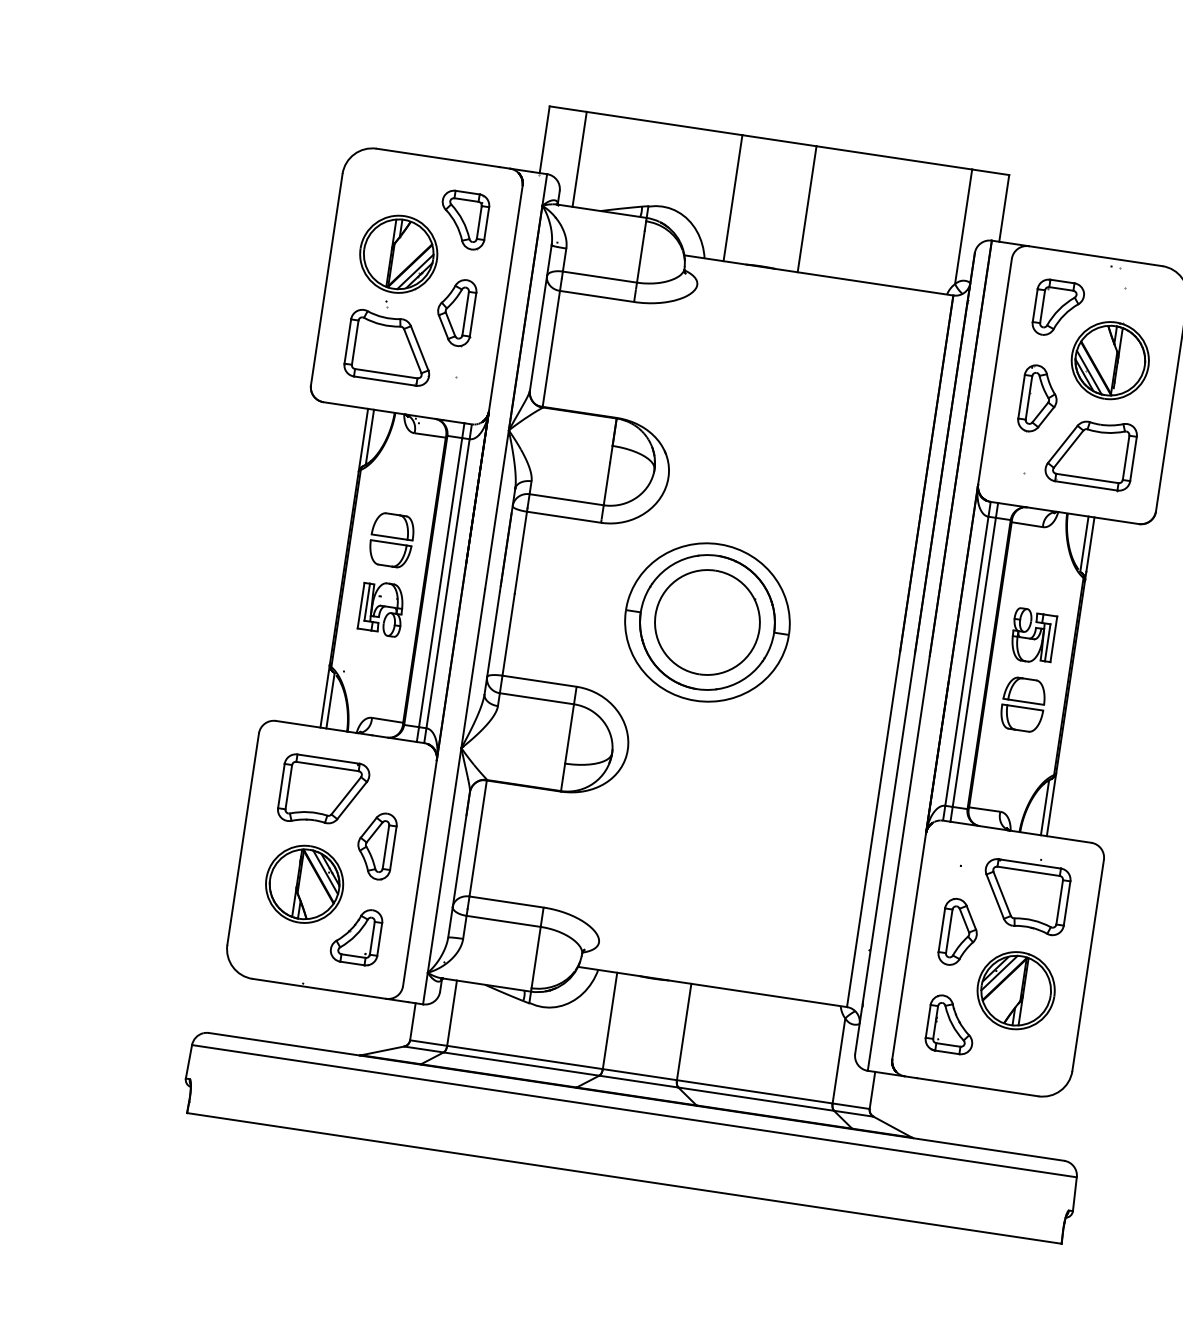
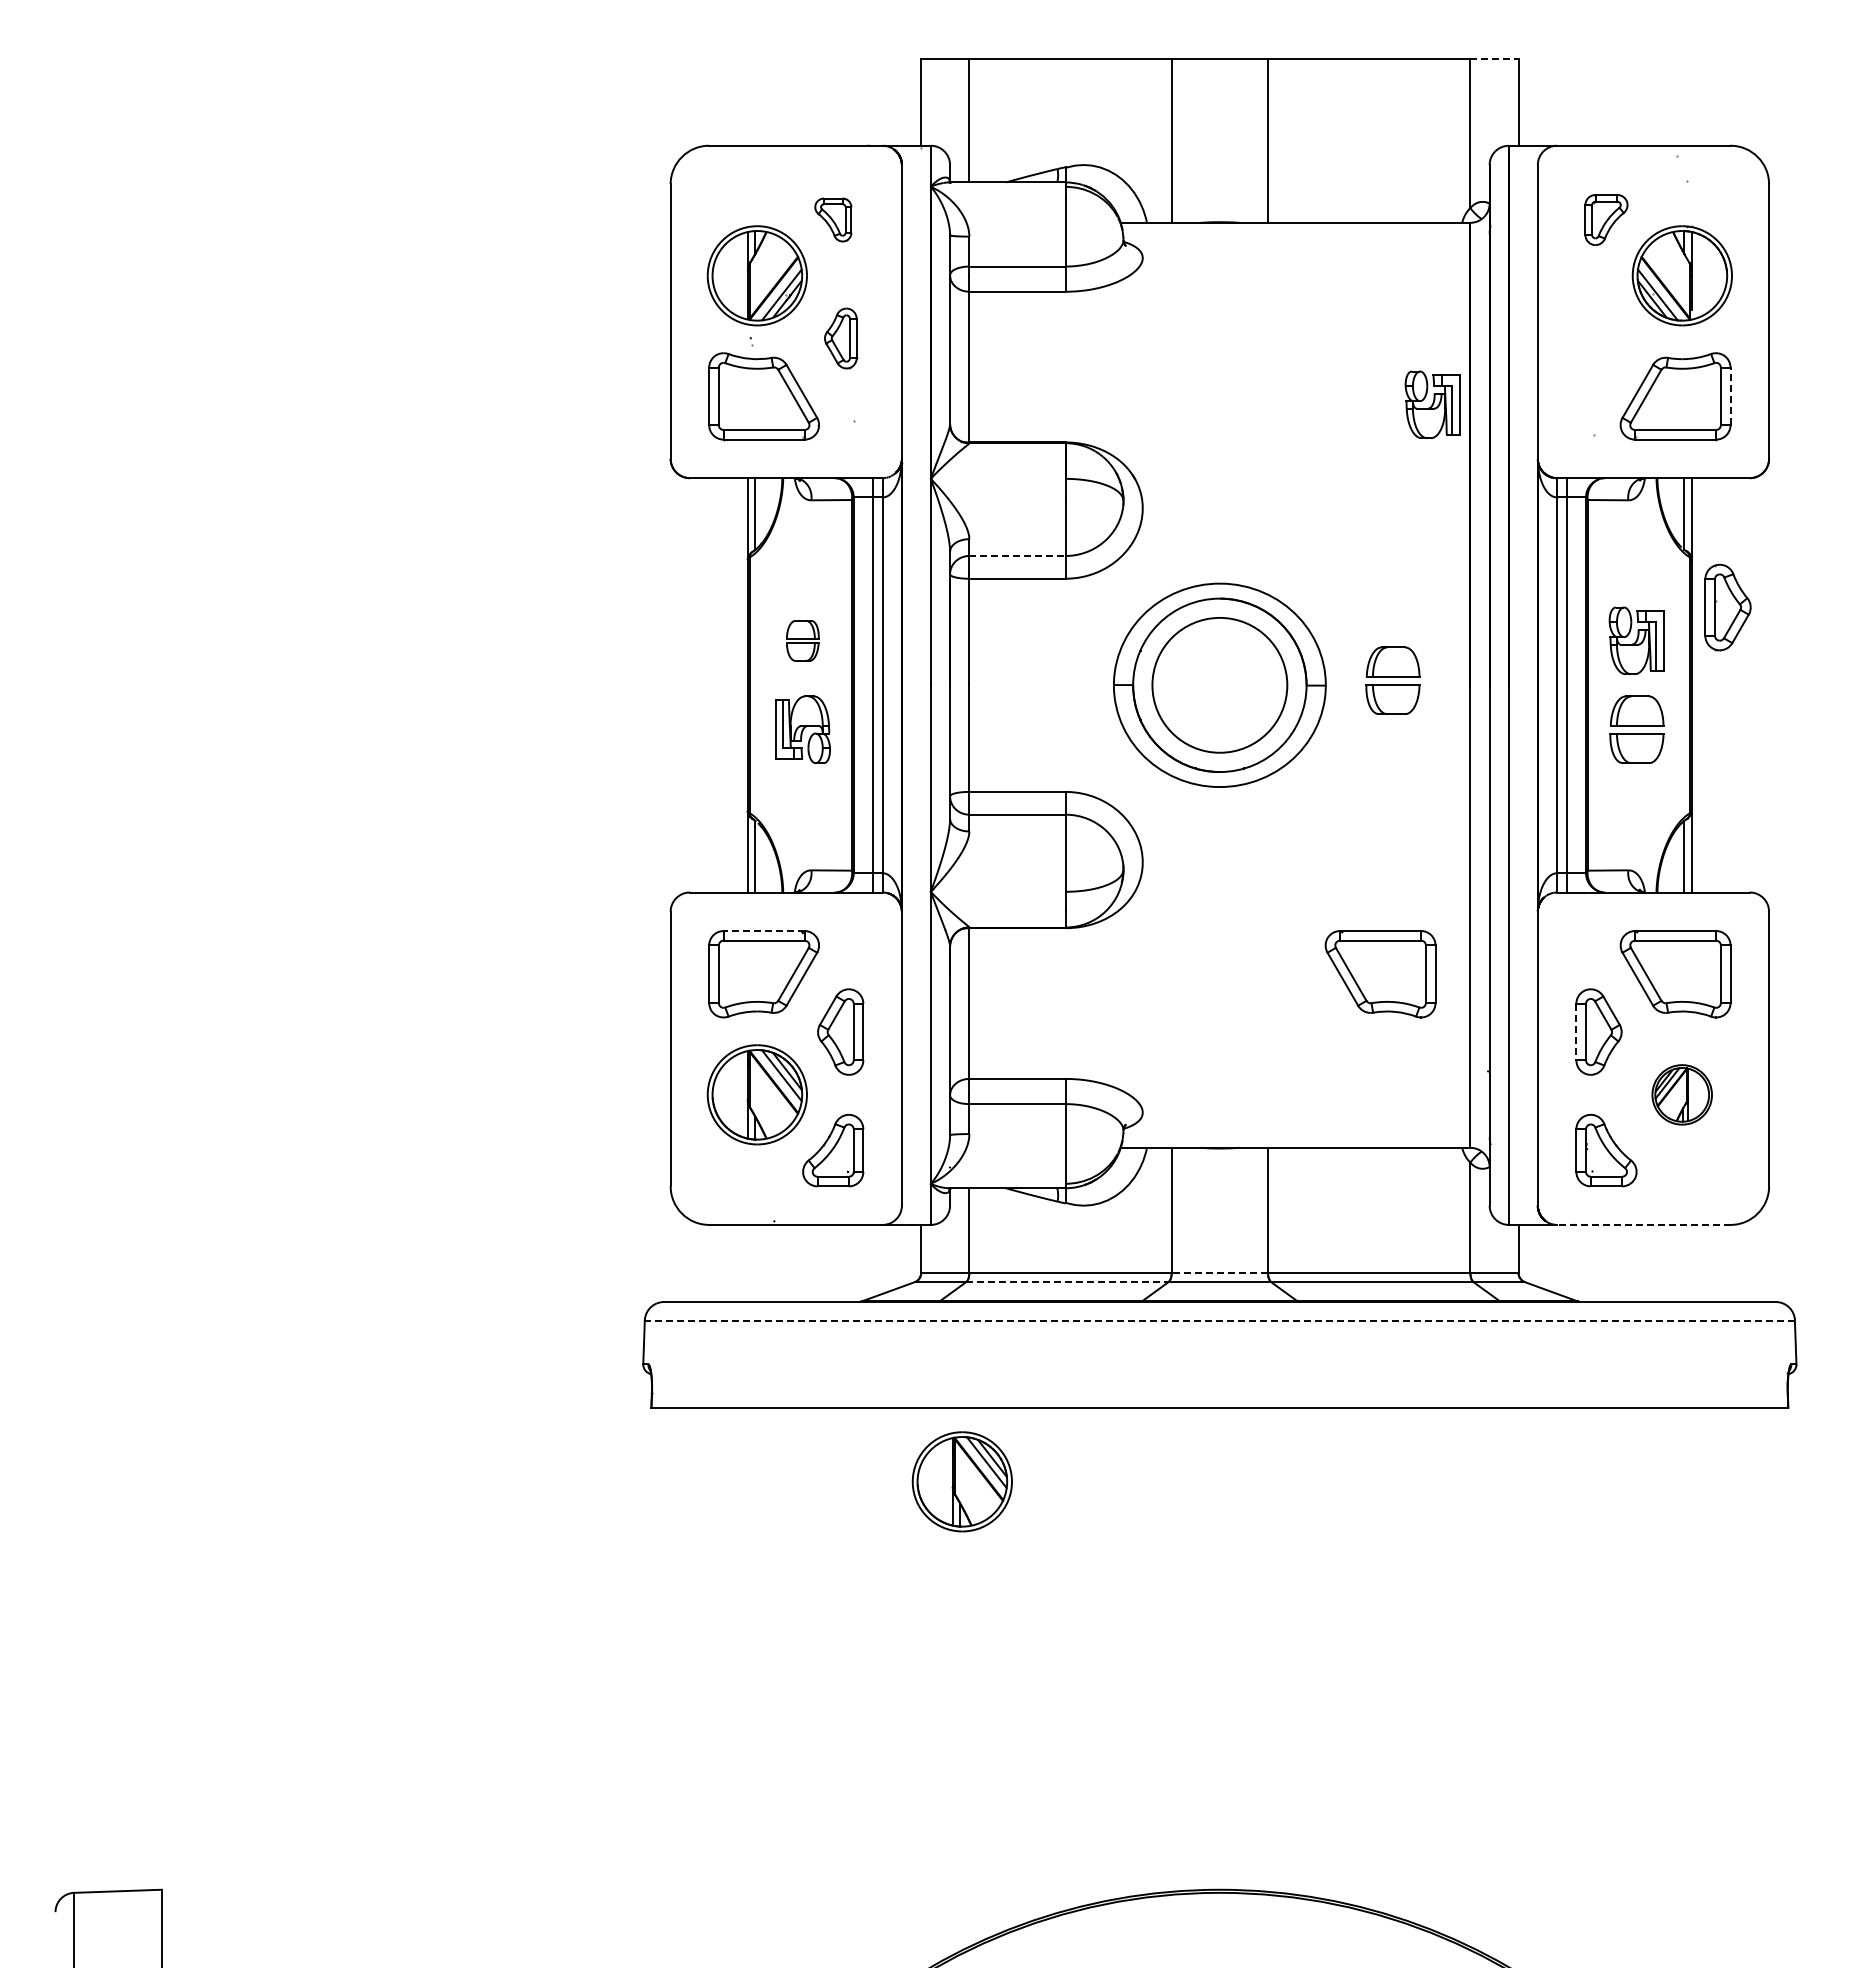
line: (990, 172) -> (1494, 59), solid -> dashed
part: (463, 219) -> (833, 219), size x0.6
part: (1058, 308) -> (1606, 219), size x0.7
part: (455, 312) -> (840, 338), size x0.7
part: (1038, 399) -> (1727, 607), moved
part: (903, 430) -> (1432, 404), added
line: (1133, 459) -> (1730, 396), solid -> dashed
line: (567, 499) -> (1018, 555), solid -> dashed
part: (391, 540) -> (802, 640), size x0.6
part: (840, 638) -> (1392, 680), added
line: (328, 759) -> (764, 931), solid -> dashed
part: (797, 863) -> (1380, 974), added
line: (941, 930) -> (1576, 1032), solid -> dashed
part: (1015, 990) -> (1681, 1094), size x0.6
line: (521, 1064) -> (1067, 1282), solid -> dashed
line: (639, 1074) -> (1219, 1273), solid -> dashed
line: (971, 1085) -> (1643, 1224), solid -> dashed
line: (634, 1111) -> (1219, 1320), solid -> dashed
part: (417, 1205) -> (961, 1481), added

